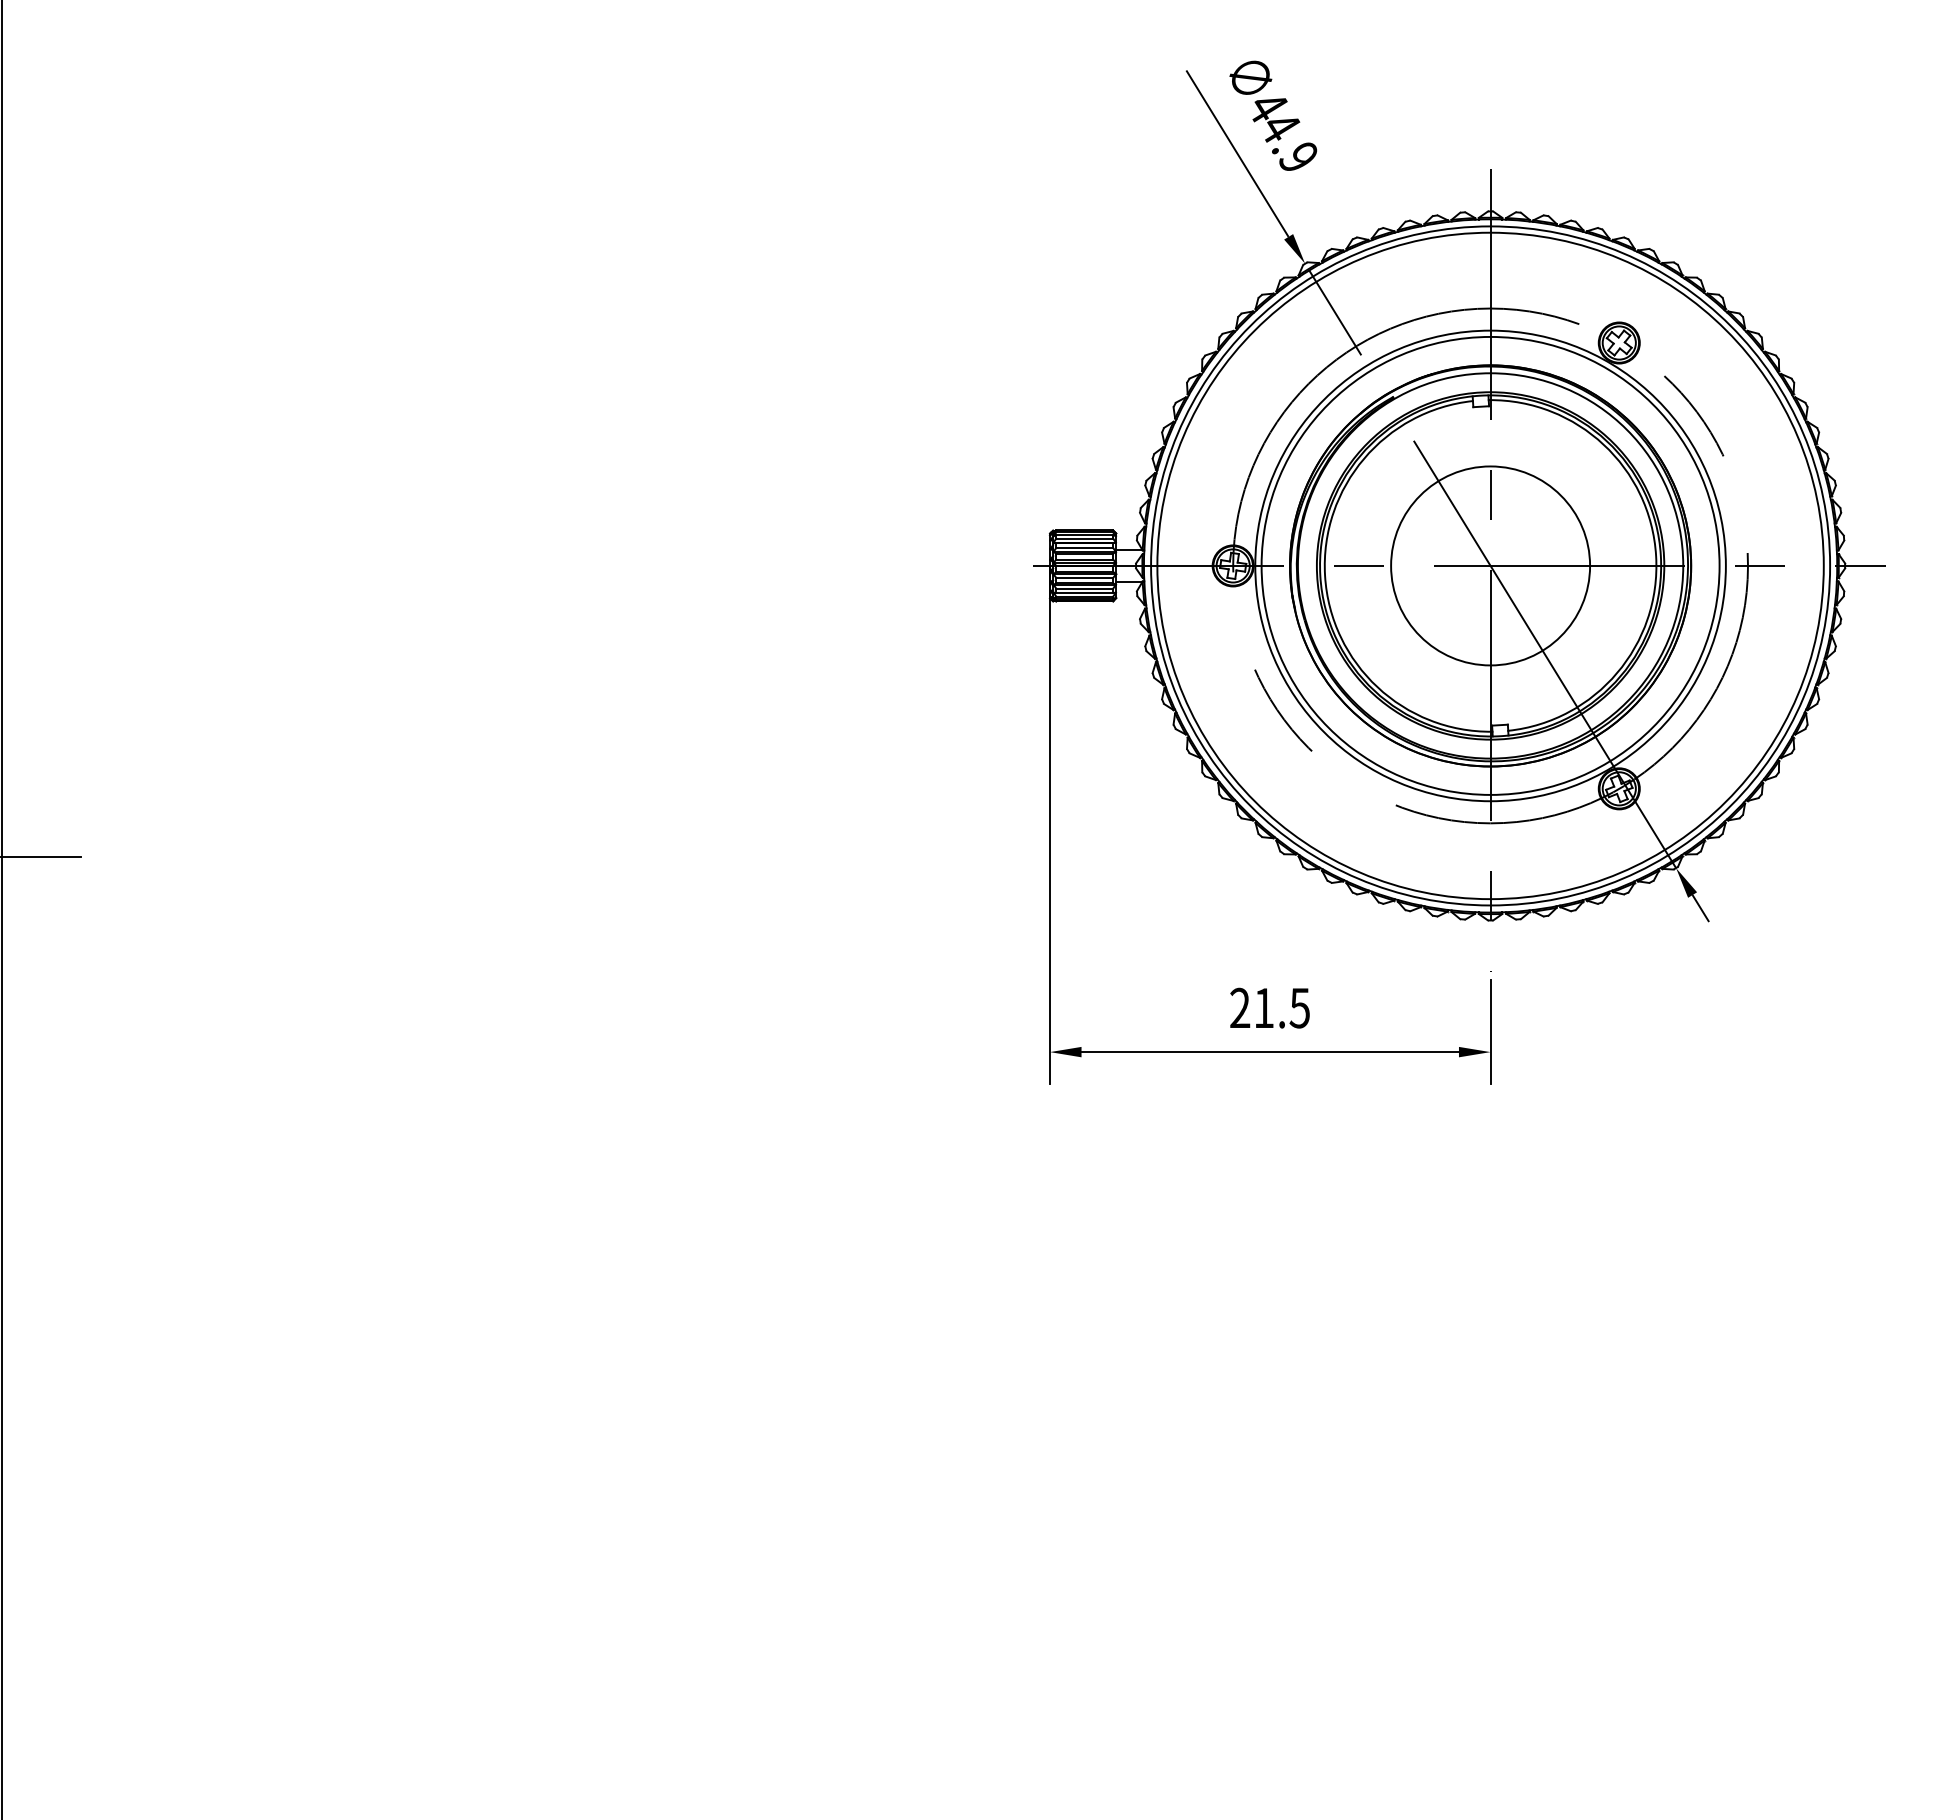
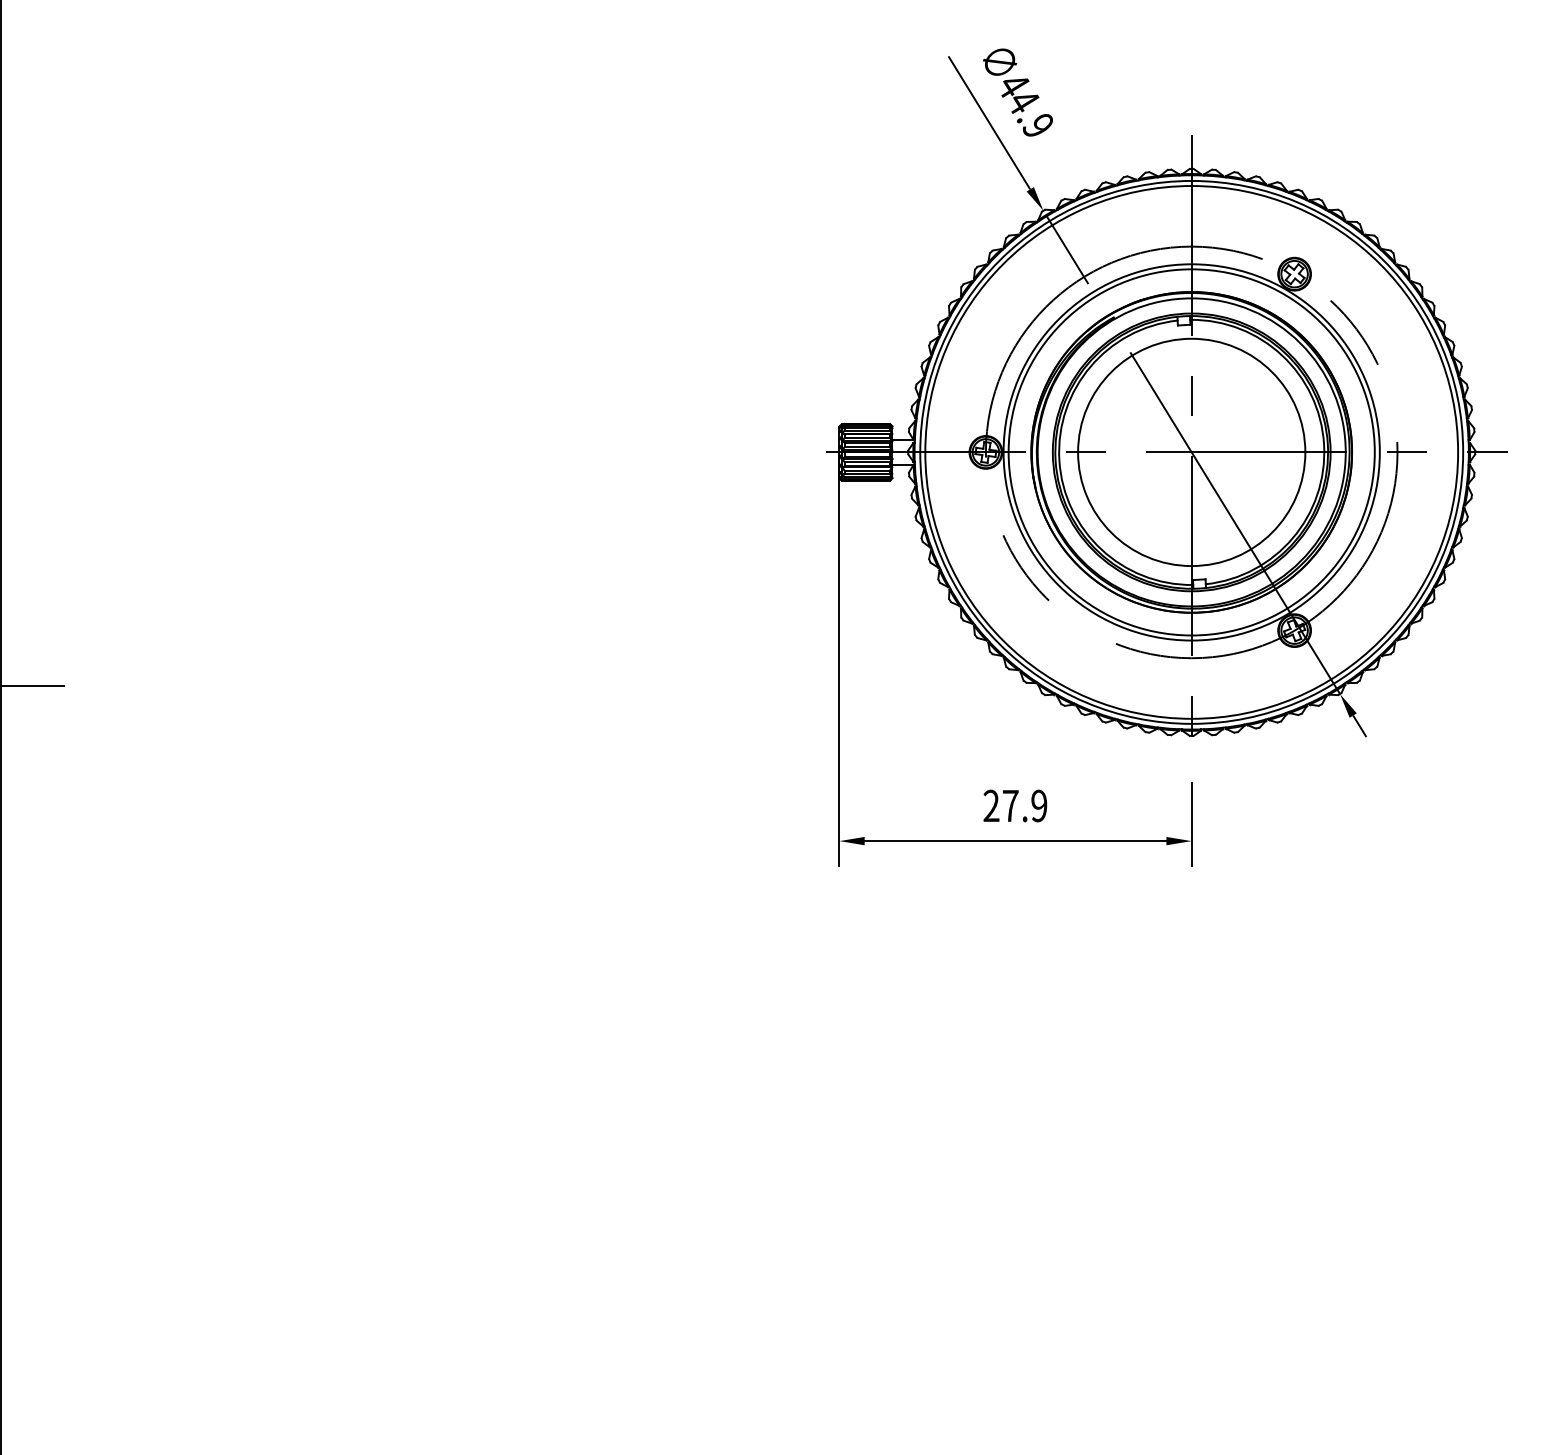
circle: (1490, 565) -> (1191, 452), size x1.43
text: (1281, 1007) -> (1024, 805), 21.5 -> 27.9

